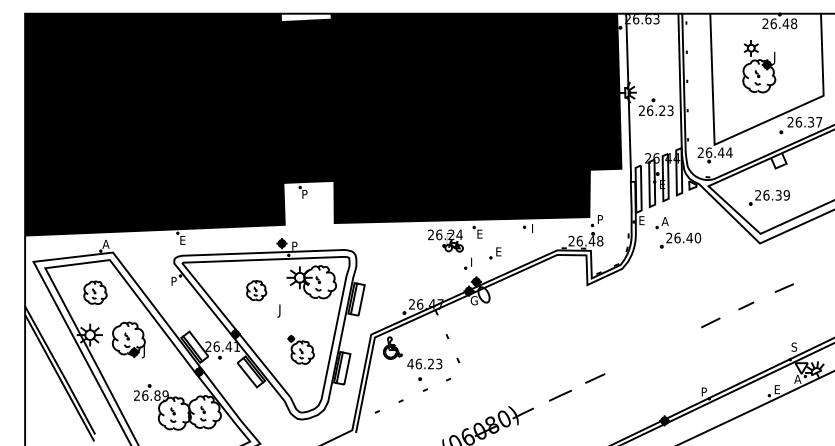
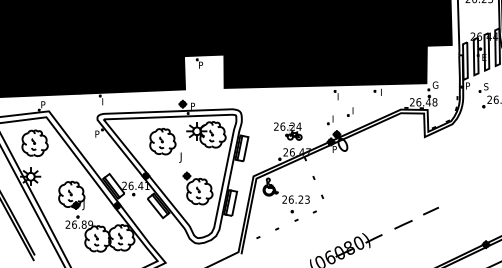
text: (600, 219) -> (435, 85), P -> G
text: (642, 220) -> (468, 85), E -> P
text: (664, 221) -> (485, 86), A -> S
text: (480, 233) -> (340, 96), E -> I
text: (183, 240) -> (104, 101), E -> I
part: (445, 240) -> (287, 131), moved
text: (105, 243) -> (43, 104), A -> P
text: (499, 251) -> (355, 110), E -> I
part: (256, 290) -> (162, 141), size x1.67
part: (95, 292) -> (35, 142), size x1.43
text: (473, 300) -> (334, 149), G -> P
part: (128, 339) -> (71, 195), moved
part: (300, 349) -> (197, 188), size x1.43
text: (410, 363) -> (284, 199), 46.23 -> 26.23

